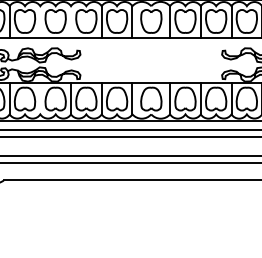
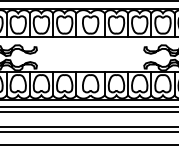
line: (40, 21) -> (6, 24), added
line: (71, 21) -> (30, 24), added
line: (40, 98) -> (6, 83), added

